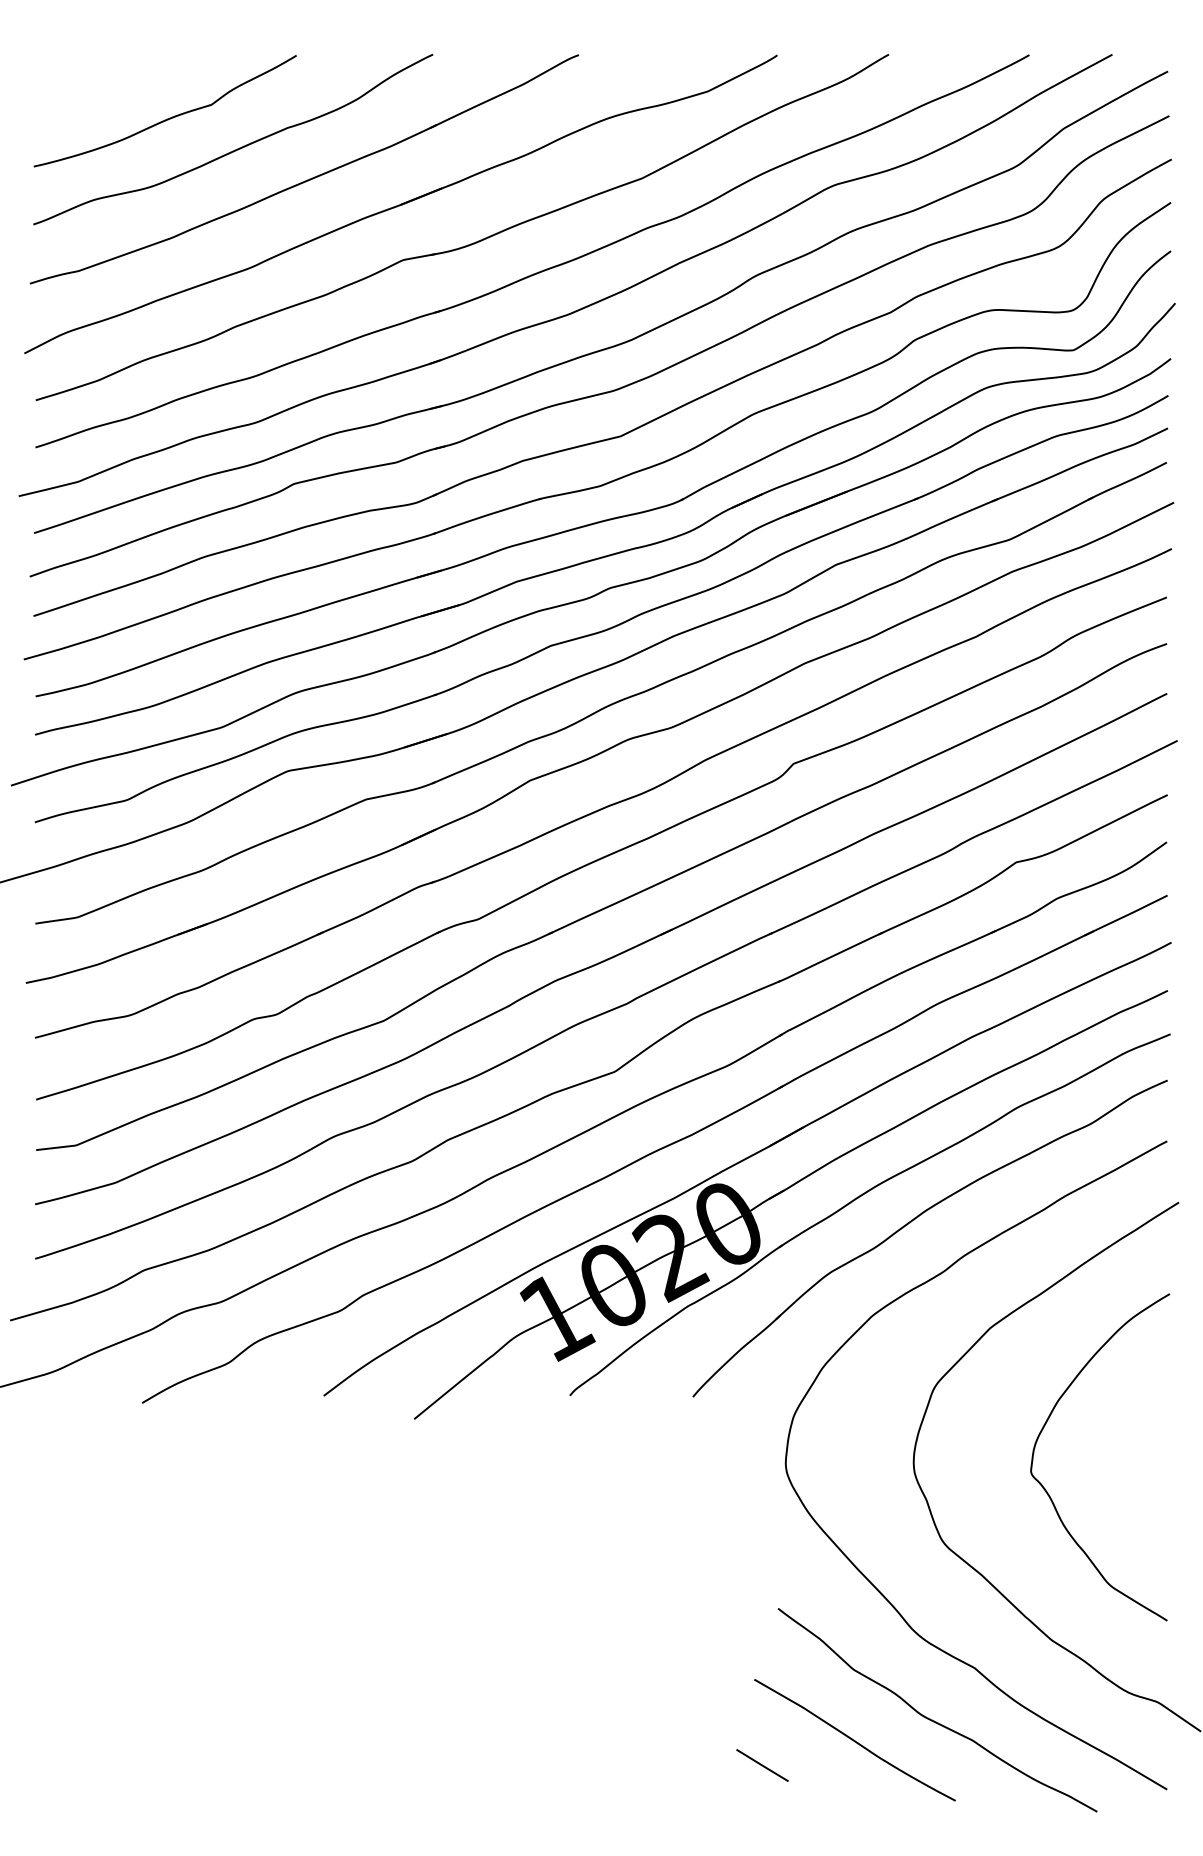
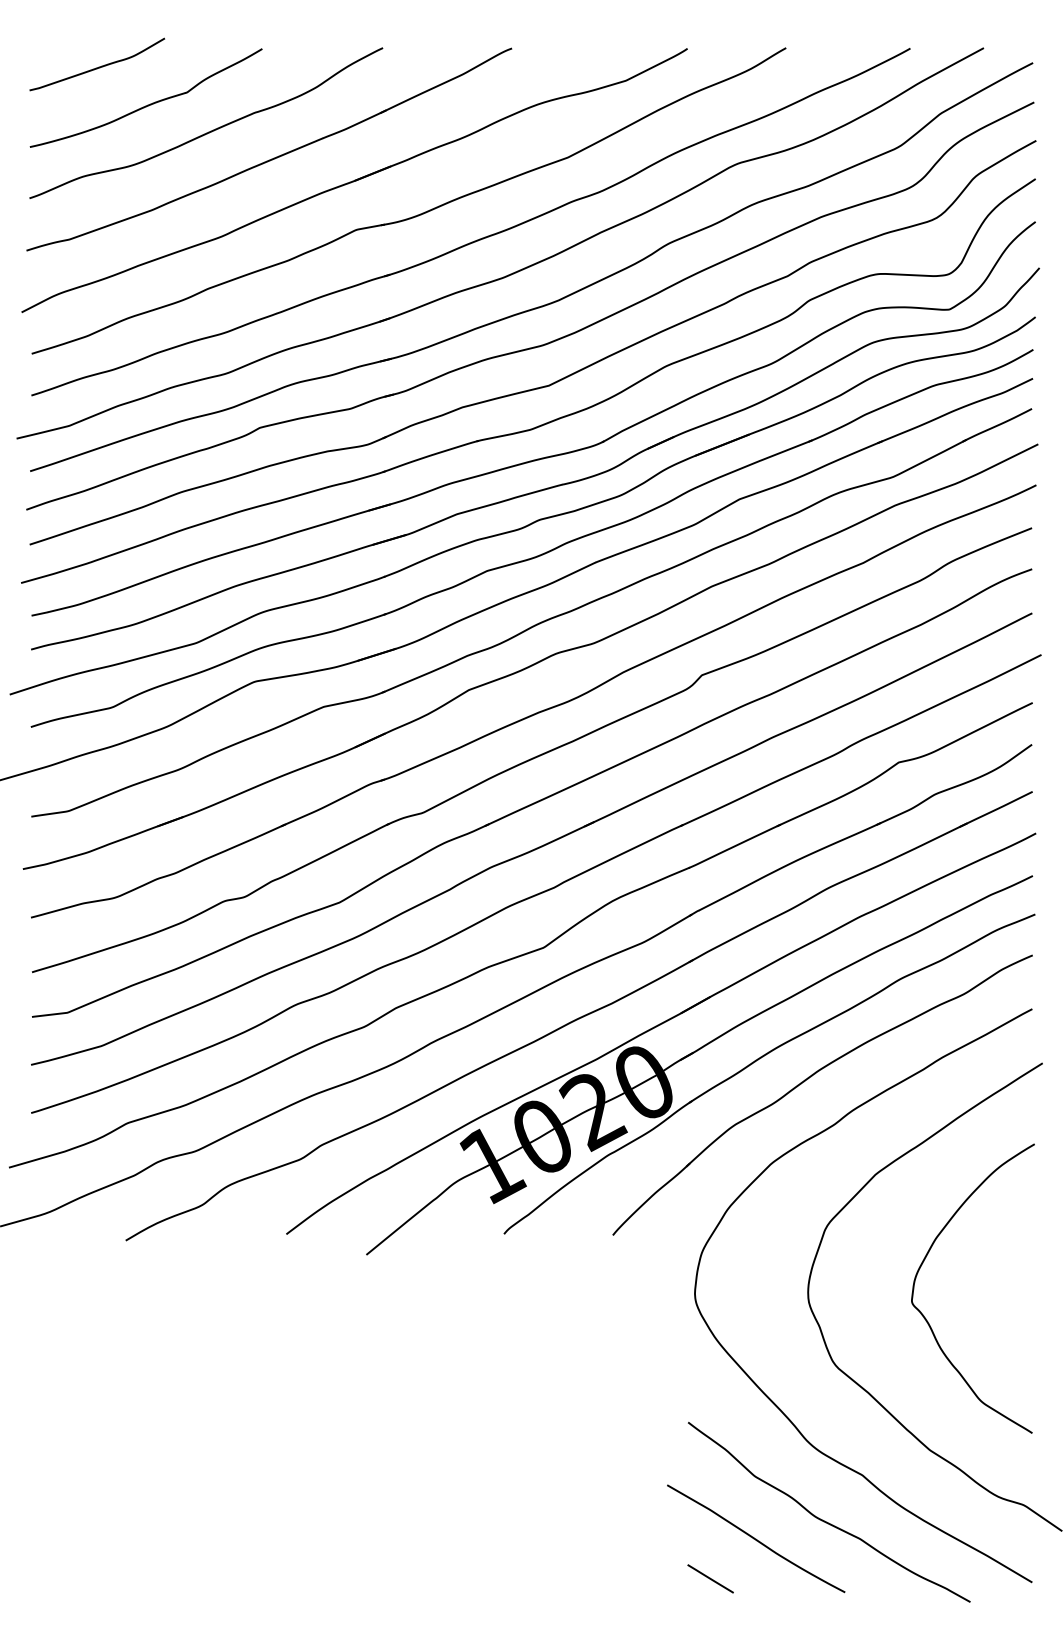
curve: (109, 76) -> (96, 67), added
line: (762, 1765) -> (710, 1578), moved

